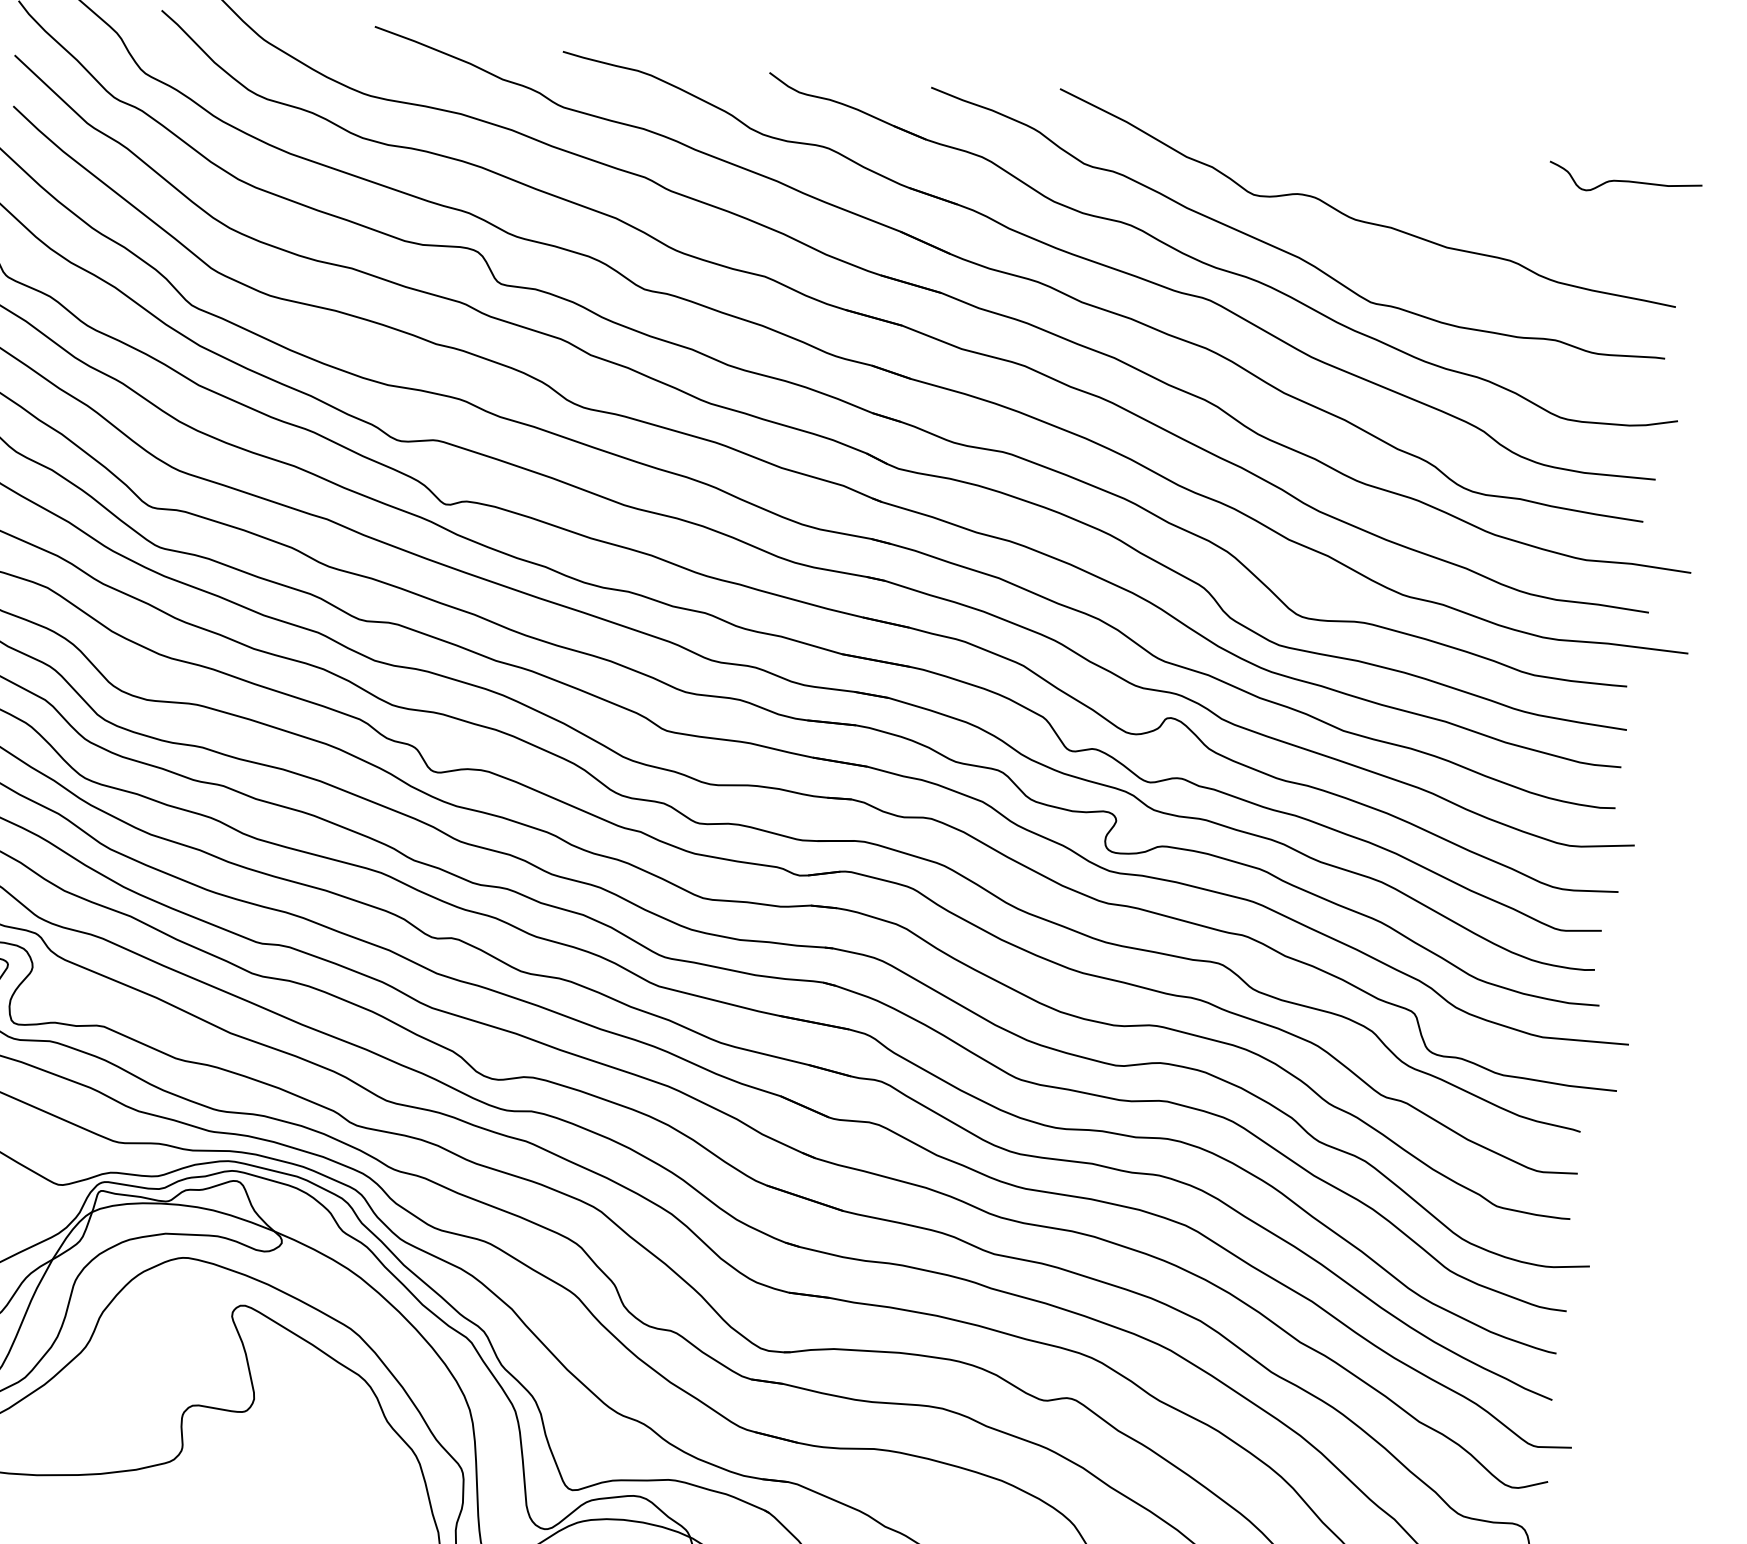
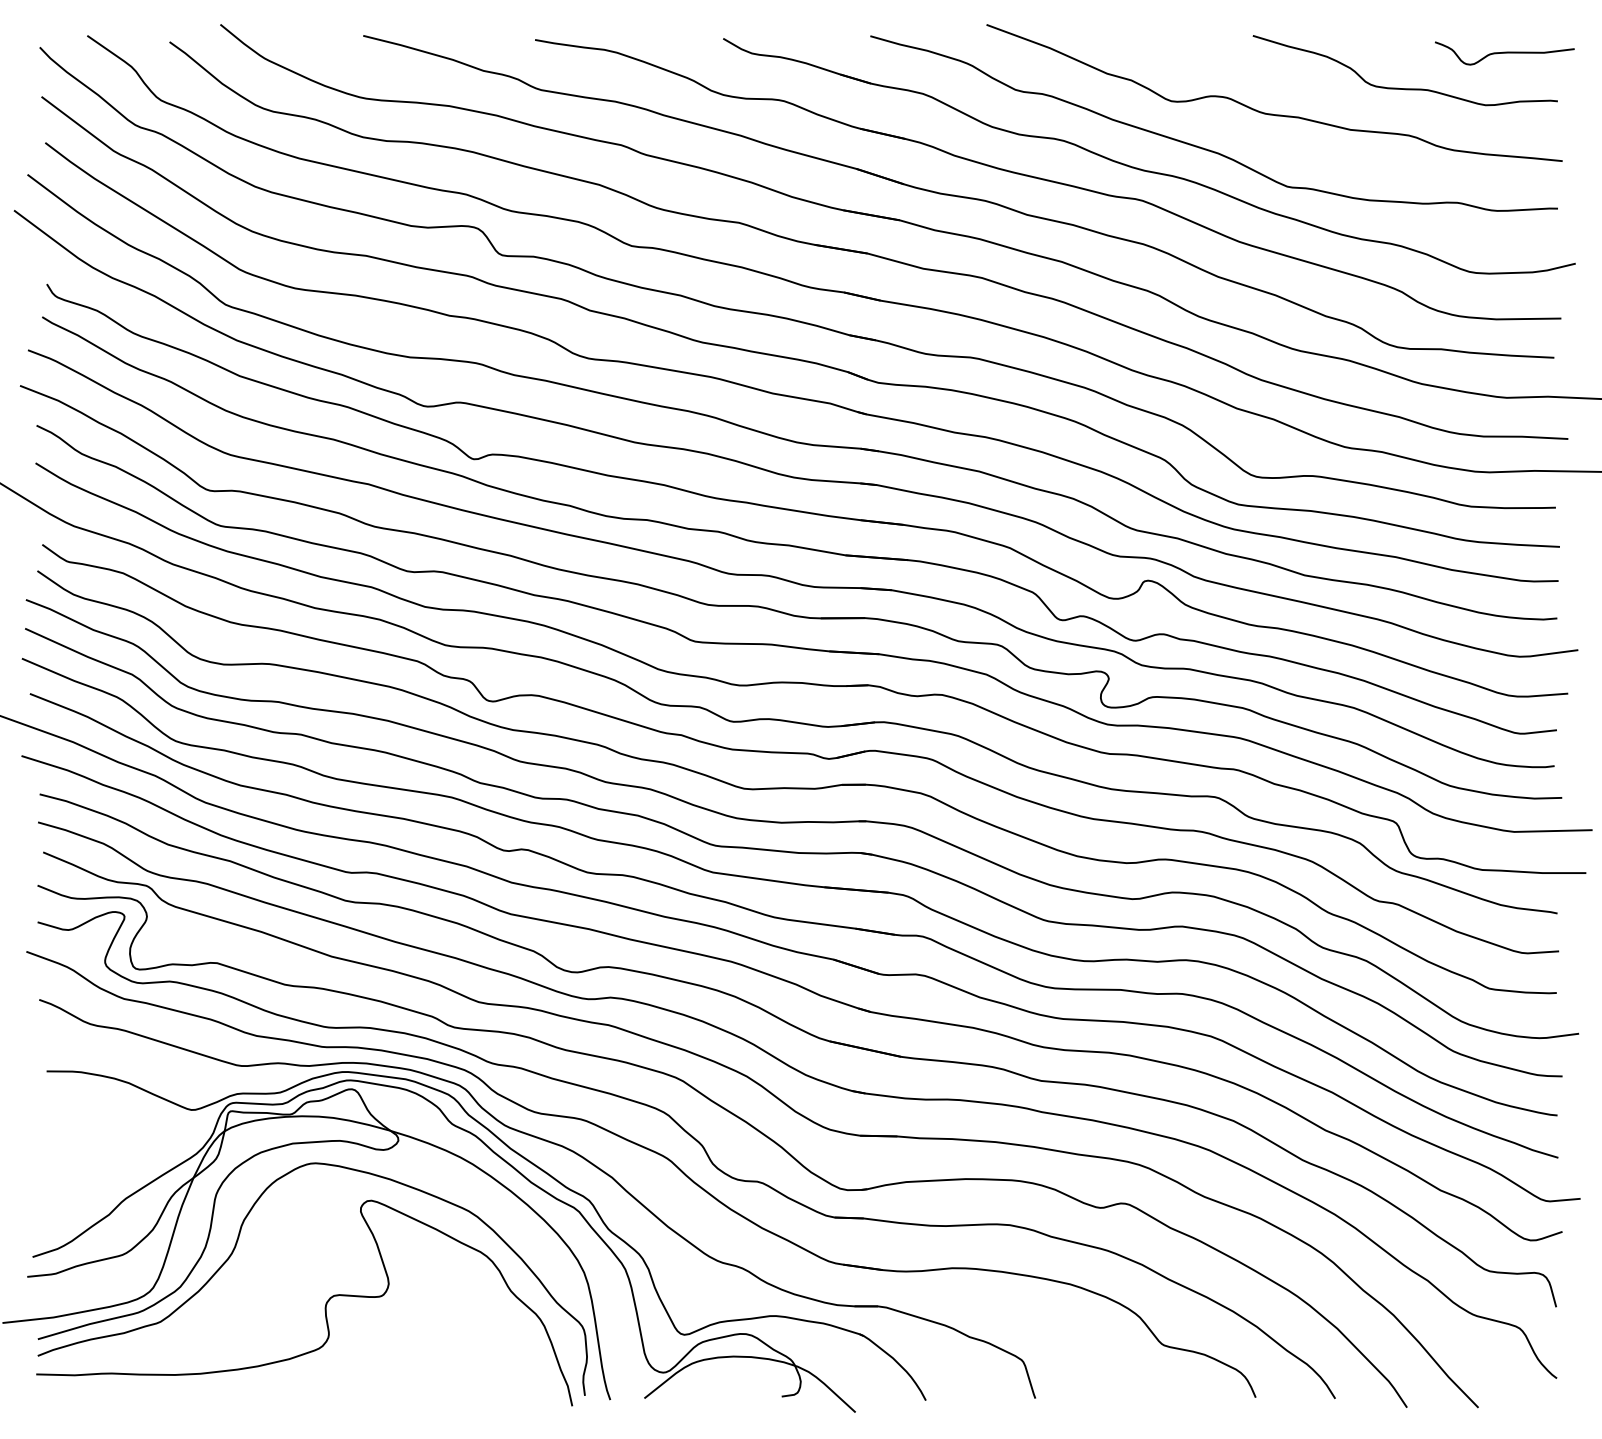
curve: (1511, 208) -> (1404, 88), added

